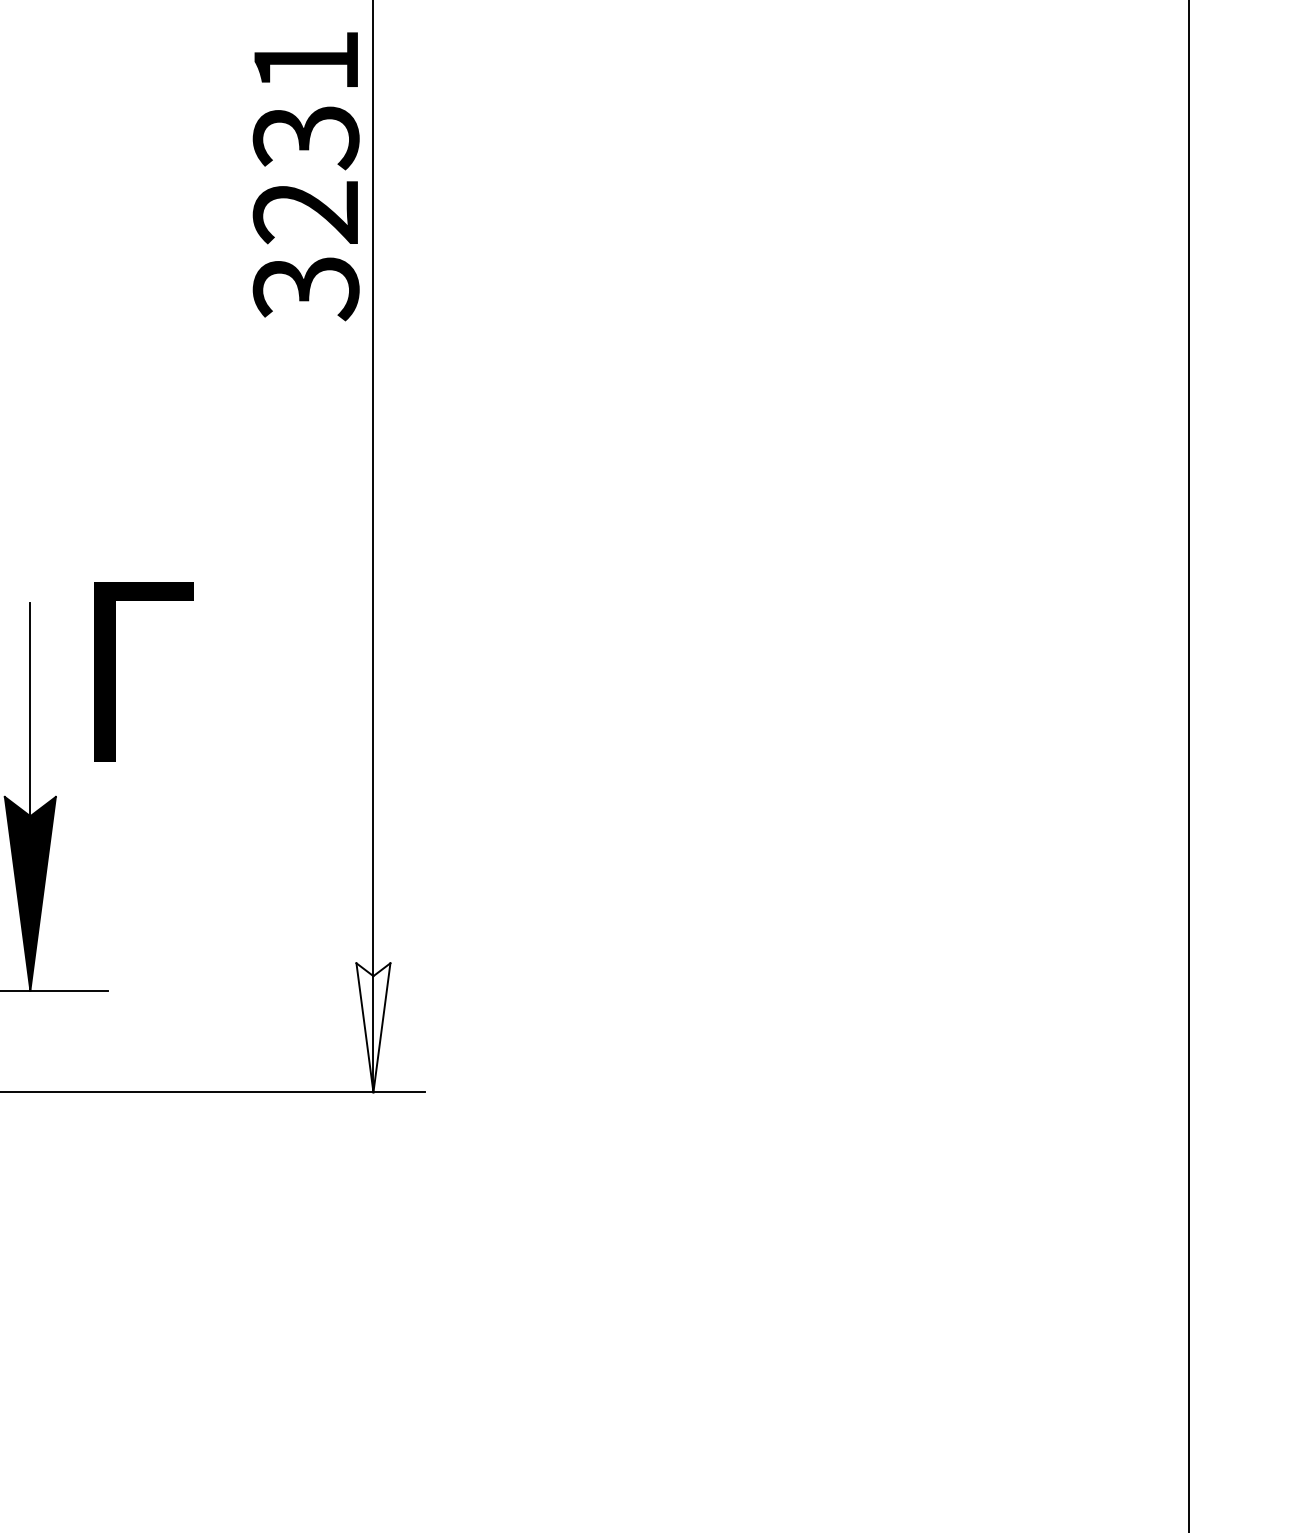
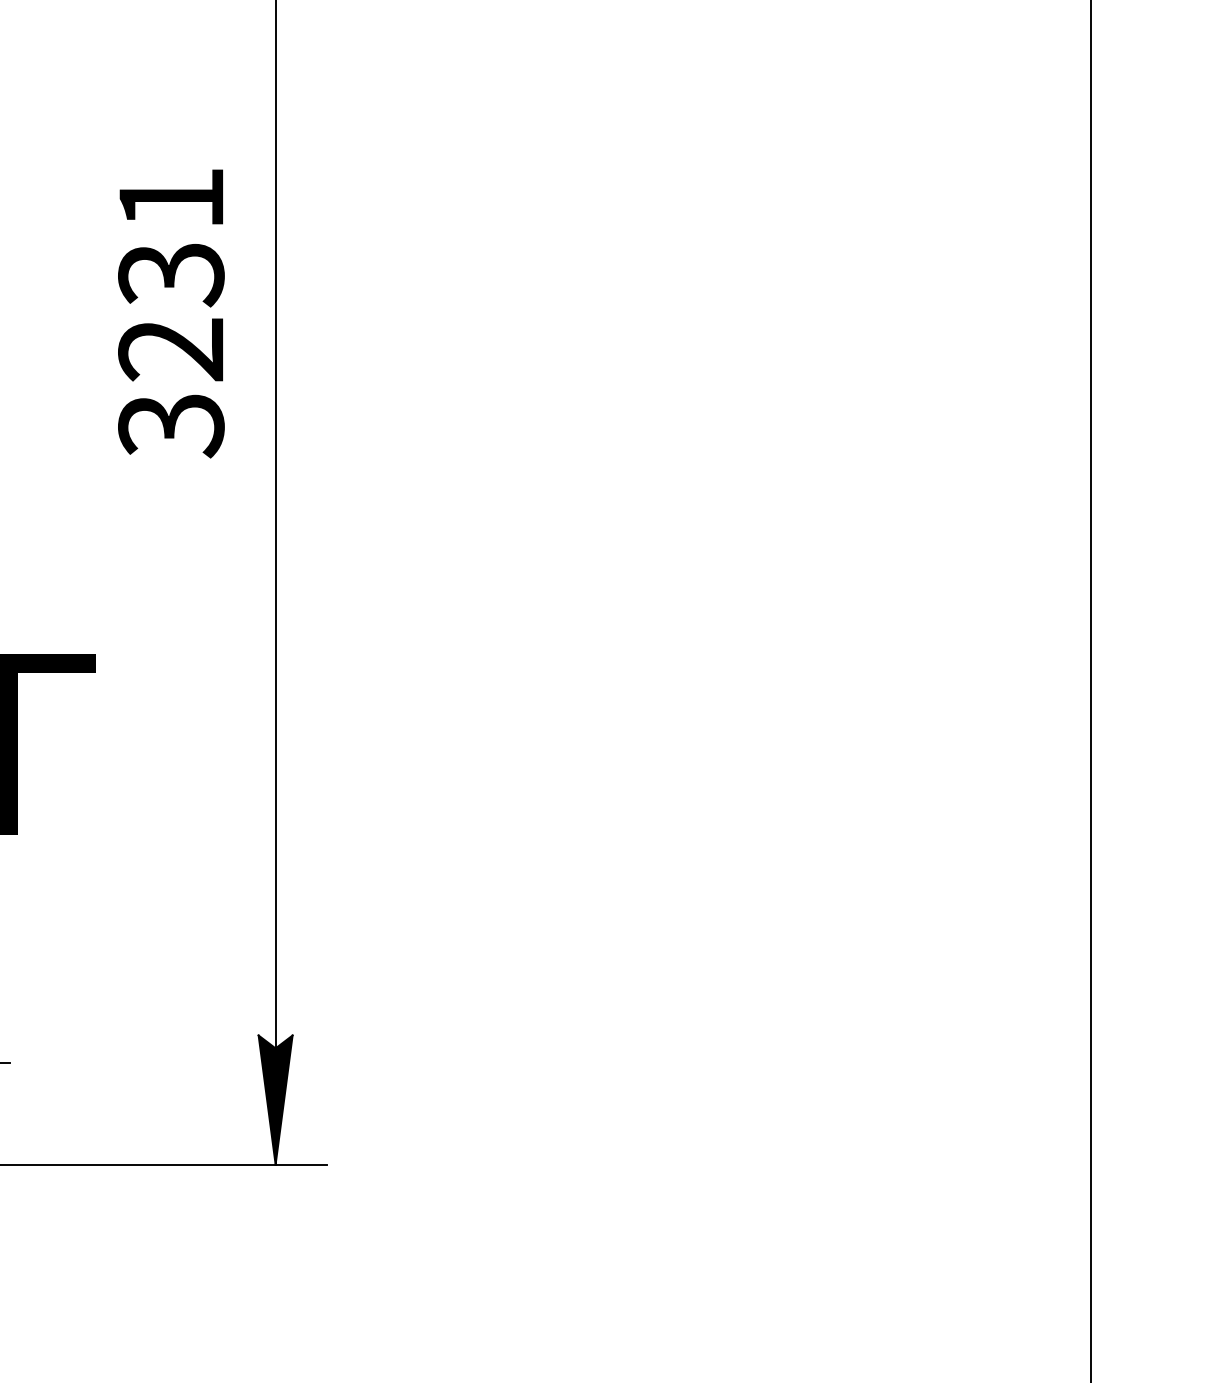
text: (305, 176) -> (170, 313), moved
fill: (373, 1027) -> (275, 1099), added

